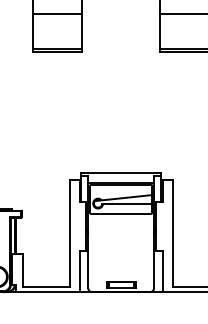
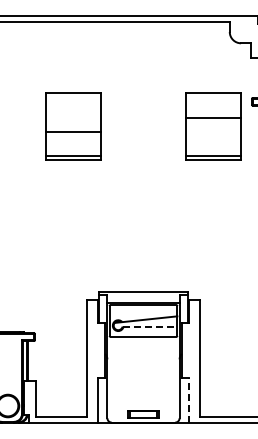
line: (57, 13) -> (73, 131), moved
line: (127, 204) -> (150, 326), solid -> dashed
line: (162, 271) -> (188, 400), solid -> dashed

